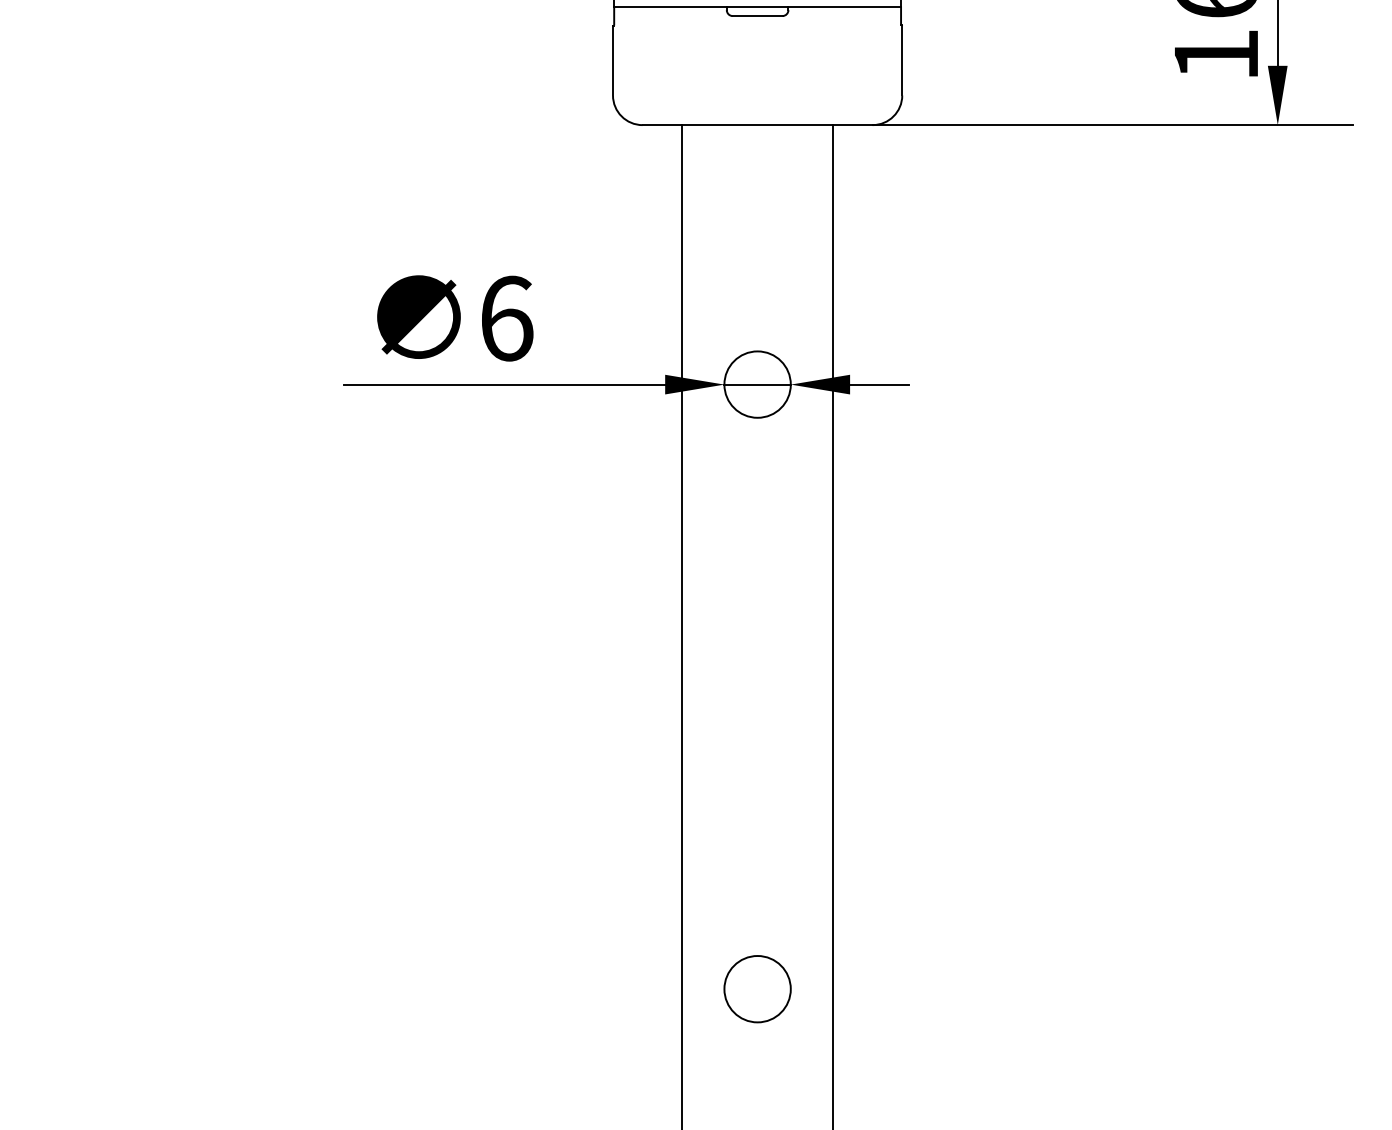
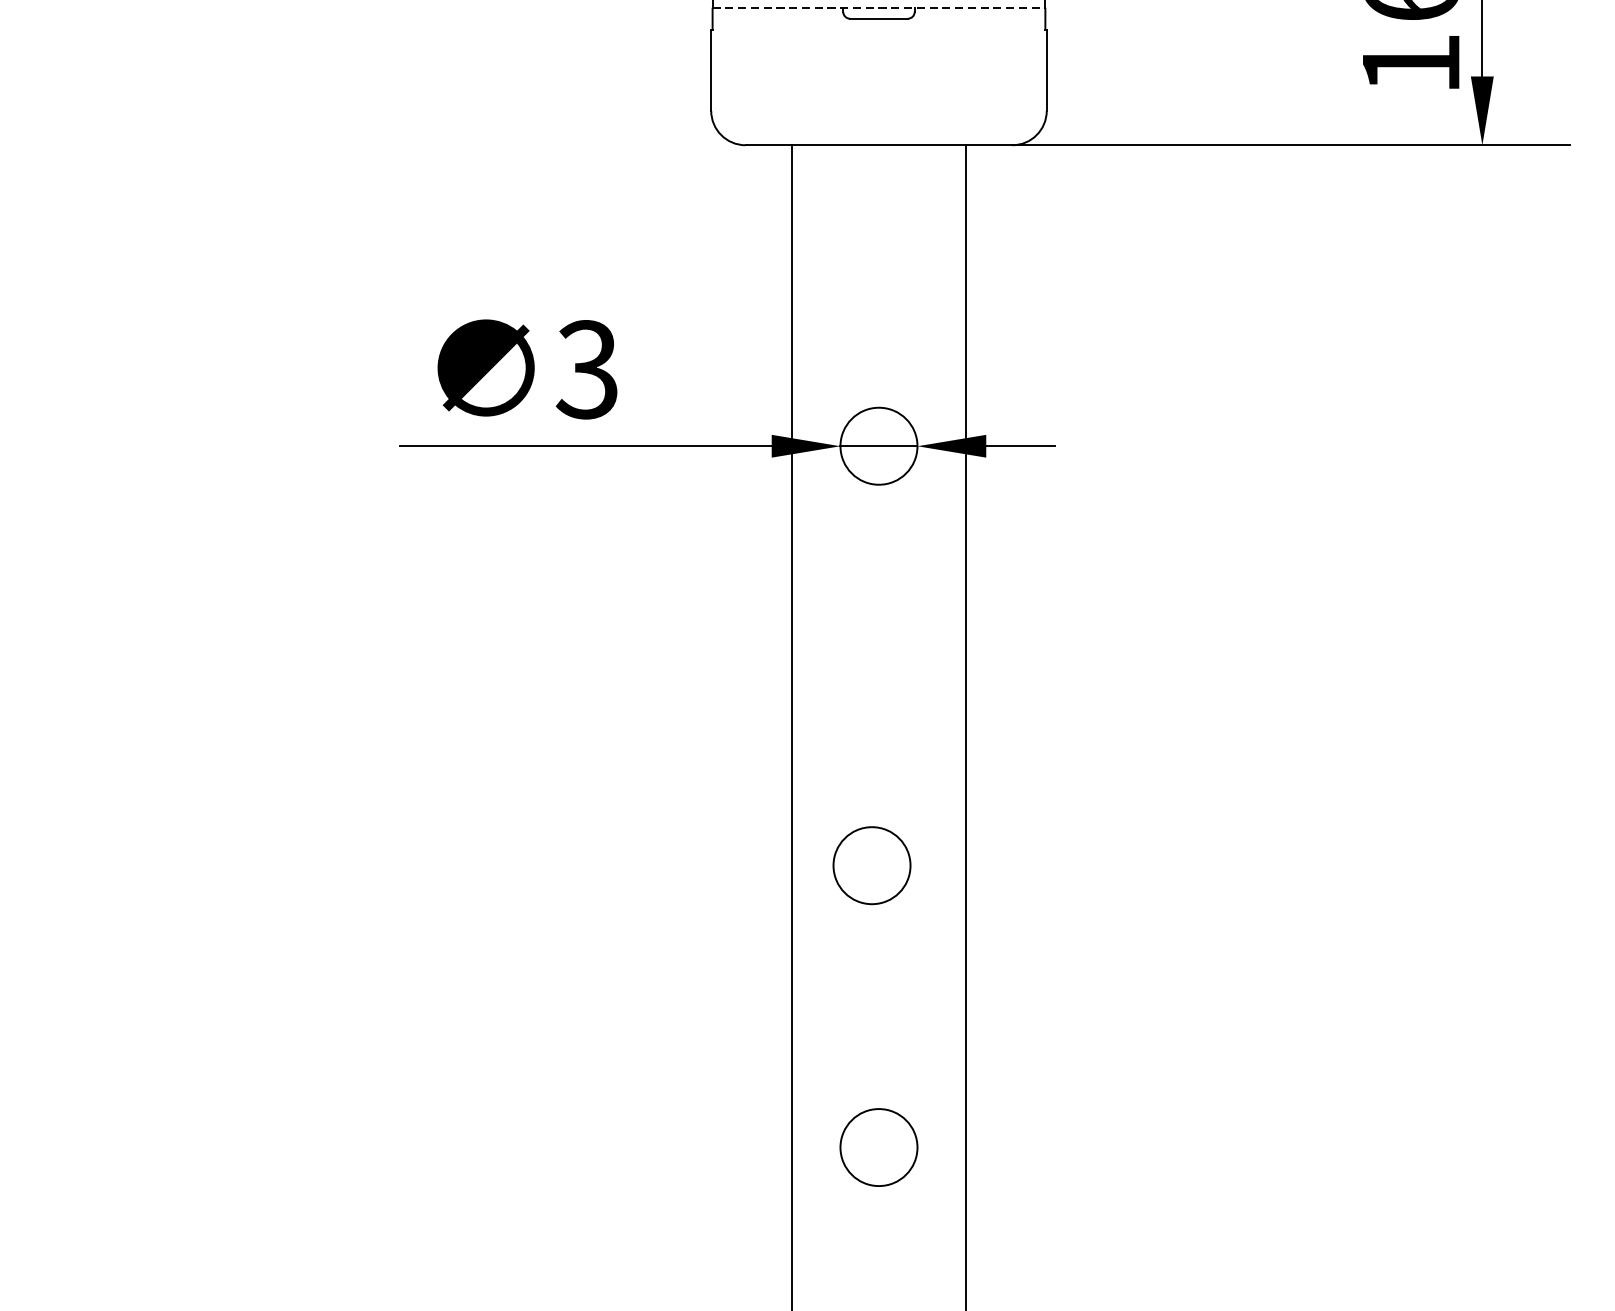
line: (758, 6) -> (880, 7), solid -> dashed
text: (506, 318) -> (587, 369), 6 -> 3
circle: (751, 746) -> (871, 866), added

